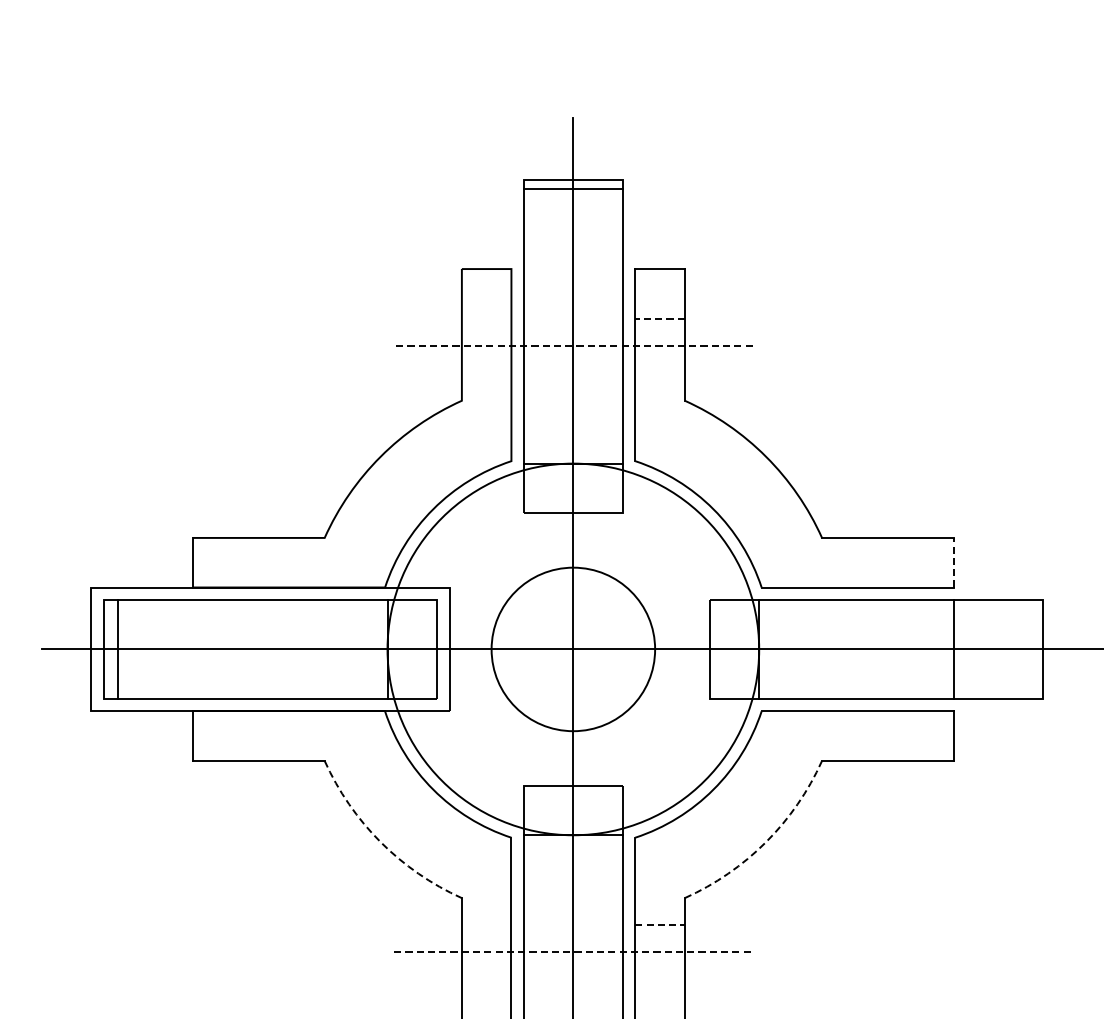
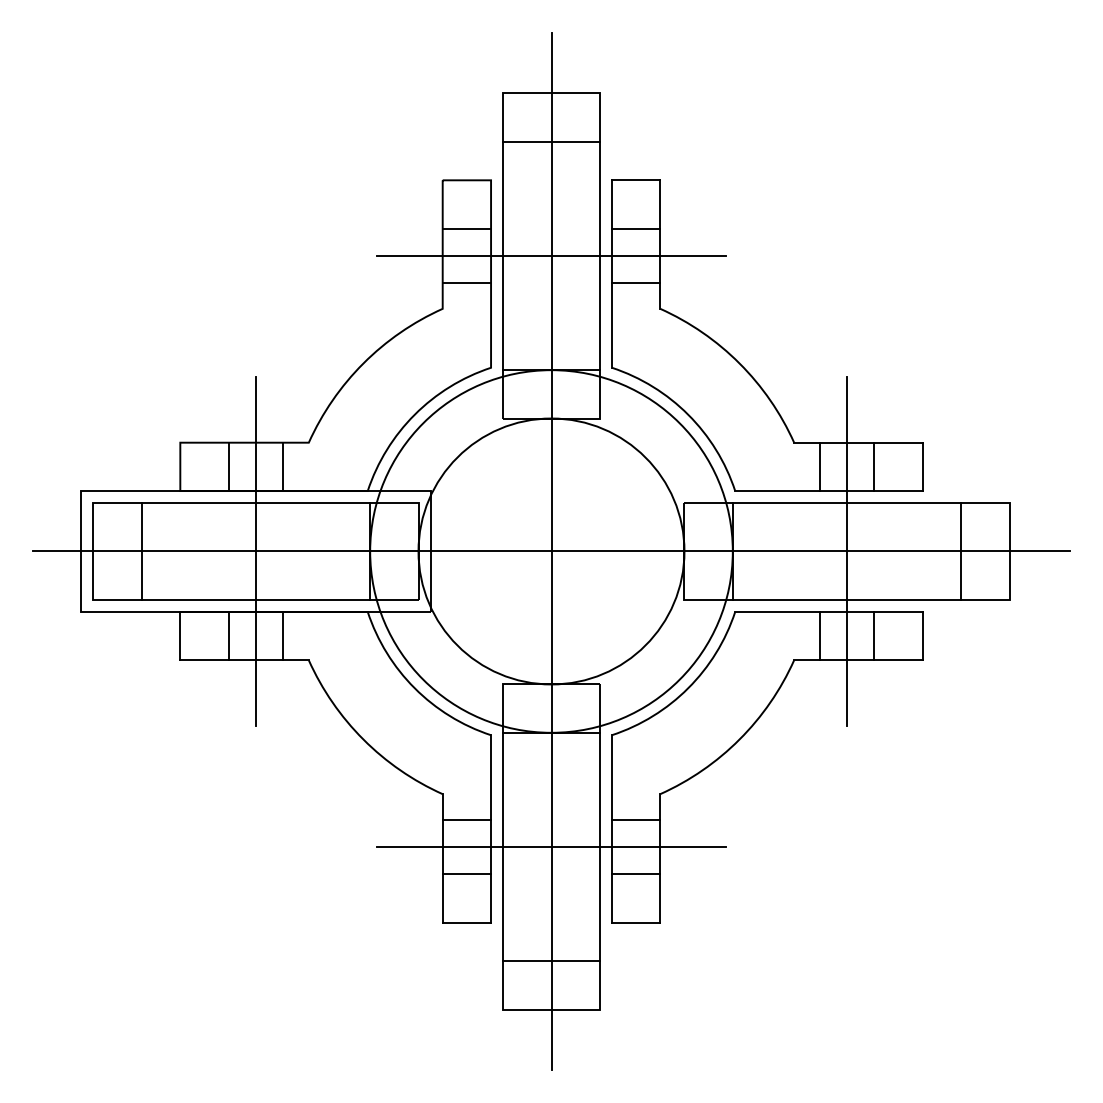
line: (573, 189) -> (551, 141), moved
line: (486, 318) -> (466, 228), added
line: (659, 318) -> (635, 228), dashed -> solid
line: (573, 346) -> (551, 255), dashed -> solid
line: (486, 374) -> (466, 283), added
line: (659, 374) -> (635, 283), added
line: (242, 562) -> (228, 466), added
line: (298, 562) -> (283, 466), added
line: (848, 562) -> (819, 466), added
line: (904, 562) -> (874, 466), added
line: (953, 562) -> (922, 466), dashed -> solid
line: (118, 649) -> (141, 551), moved
line: (270, 649) -> (255, 551), added
circle: (573, 649) -> (551, 551), size x1.67
line: (876, 649) -> (847, 551), added
line: (953, 649) -> (961, 551), moved
line: (242, 735) -> (228, 635), added
line: (298, 735) -> (283, 635), added
line: (848, 735) -> (819, 635), added
line: (904, 735) -> (874, 635), added
arc: (380, 842) -> (363, 739), dashed -> solid
arc: (766, 842) -> (739, 739), dashed -> solid
line: (486, 924) -> (466, 819), added
line: (660, 924) -> (636, 819), dashed -> solid
line: (573, 952) -> (551, 847), dashed -> solid
line: (486, 980) -> (466, 874), added
line: (659, 980) -> (635, 874), added

